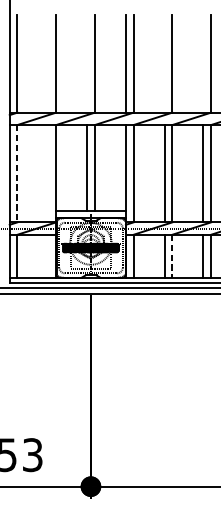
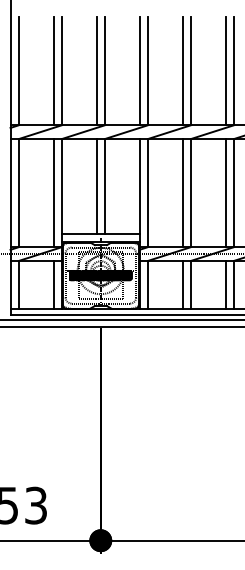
line: (48, 64) -> (53, 71), added
line: (87, 64) -> (96, 71), added
line: (164, 64) -> (182, 71), added
line: (203, 64) -> (225, 71), added
line: (48, 173) -> (53, 192), added
line: (17, 174) -> (19, 193), dashed -> solid
line: (48, 256) -> (53, 284), added
line: (172, 256) -> (191, 285), dashed -> solid

